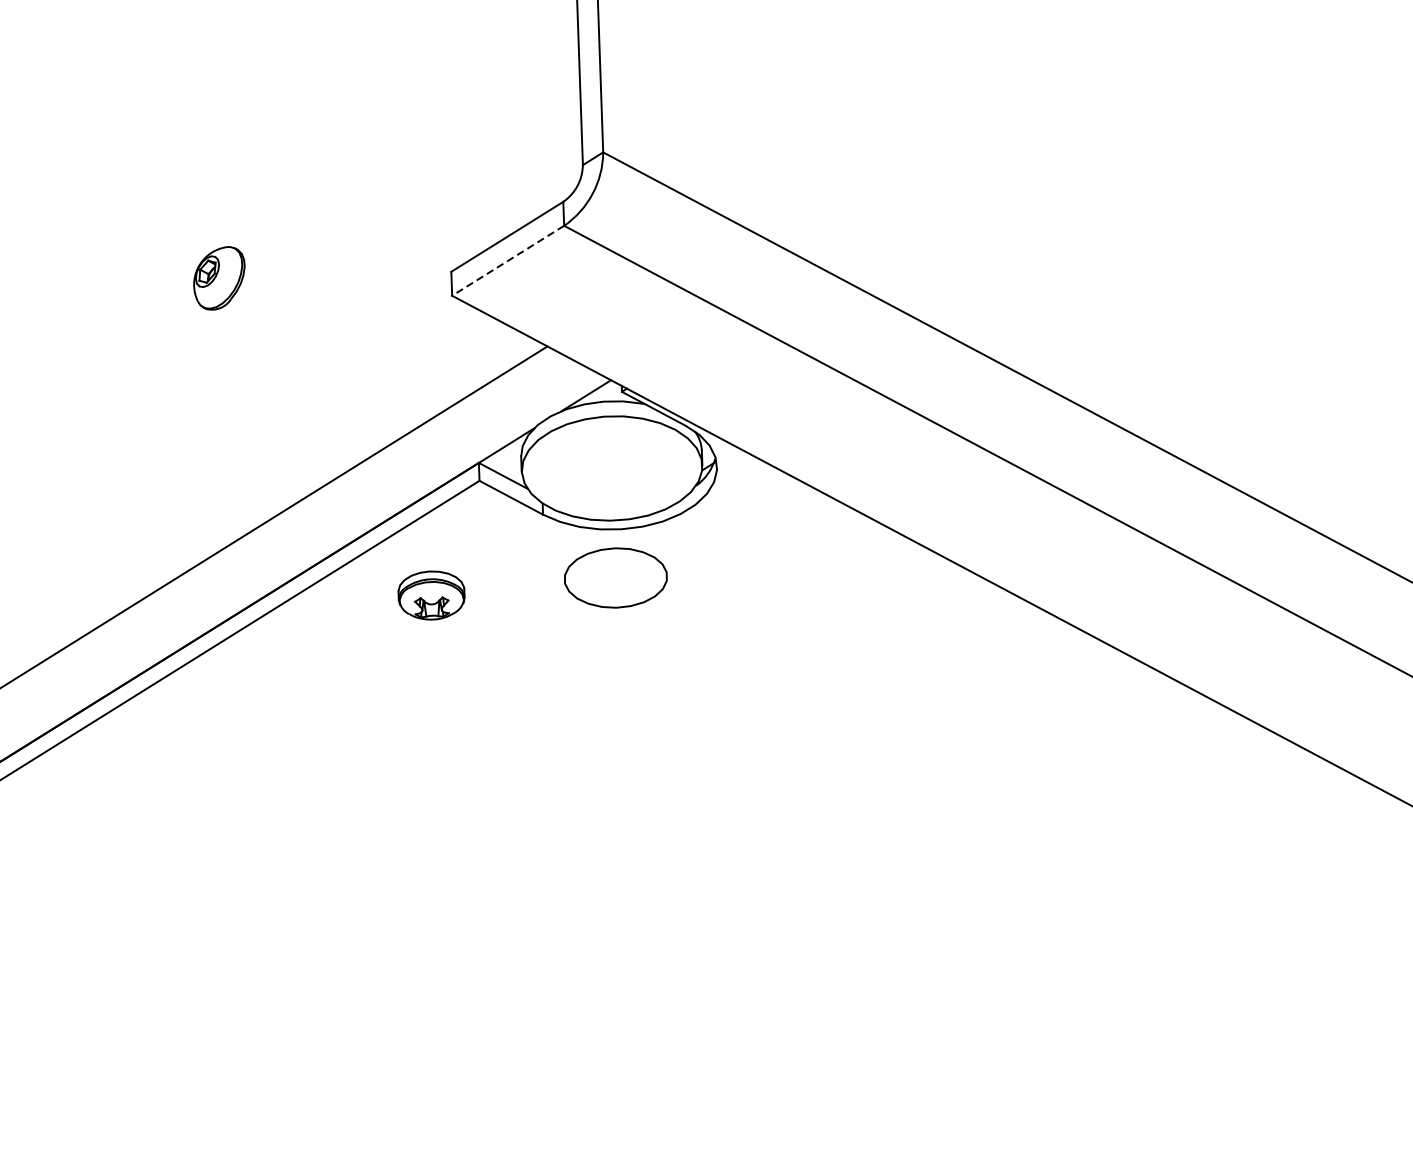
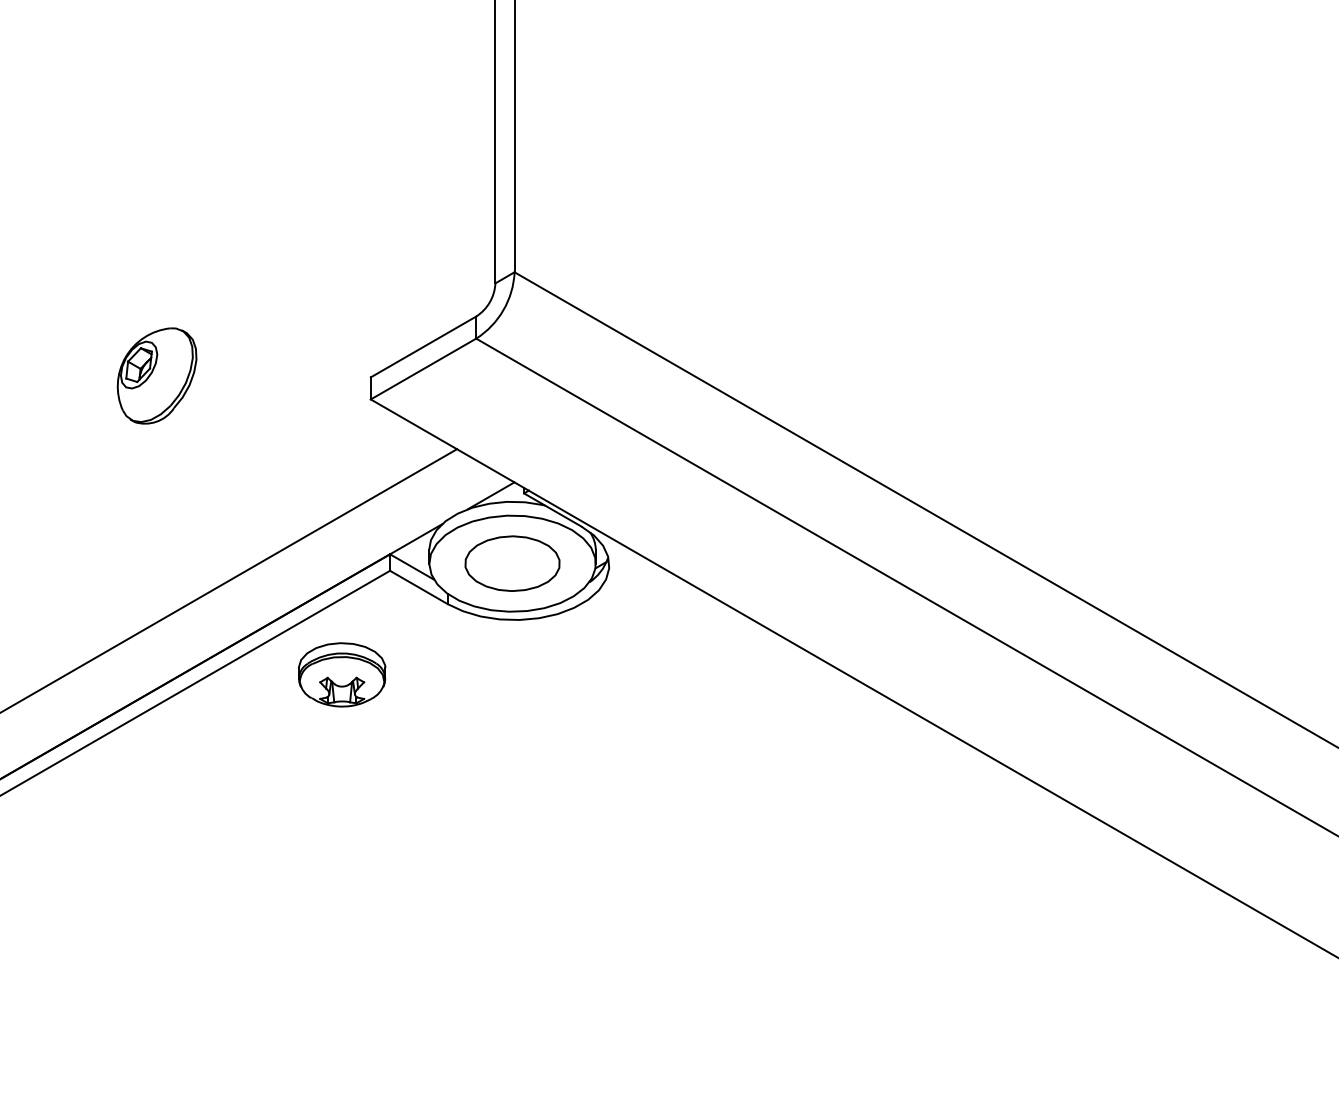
line: (508, 261) -> (423, 369), dashed -> solid
part: (218, 277) -> (156, 375), size x1.67
part: (615, 577) -> (512, 563), moved
part: (431, 595) -> (342, 674), size x1.43

